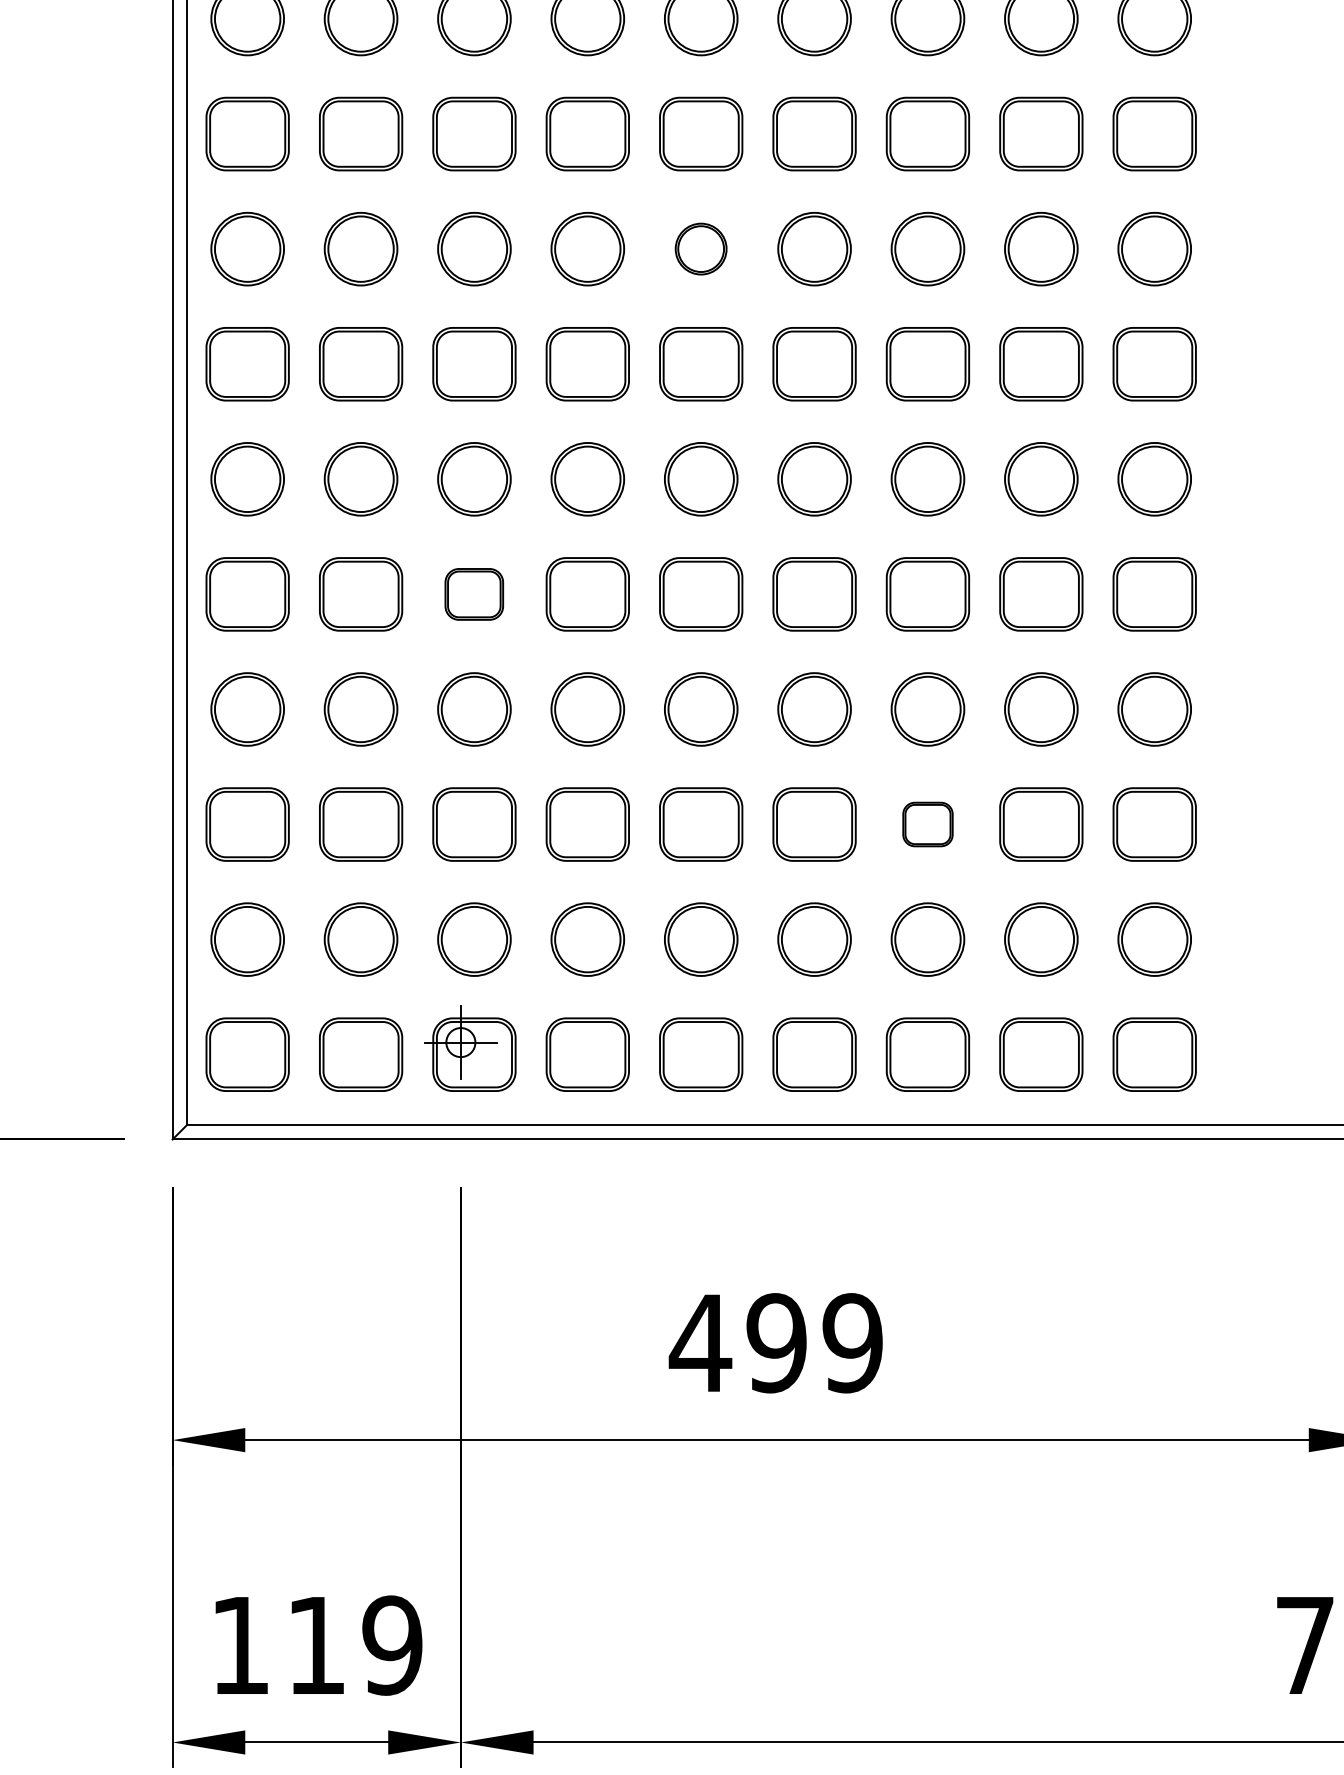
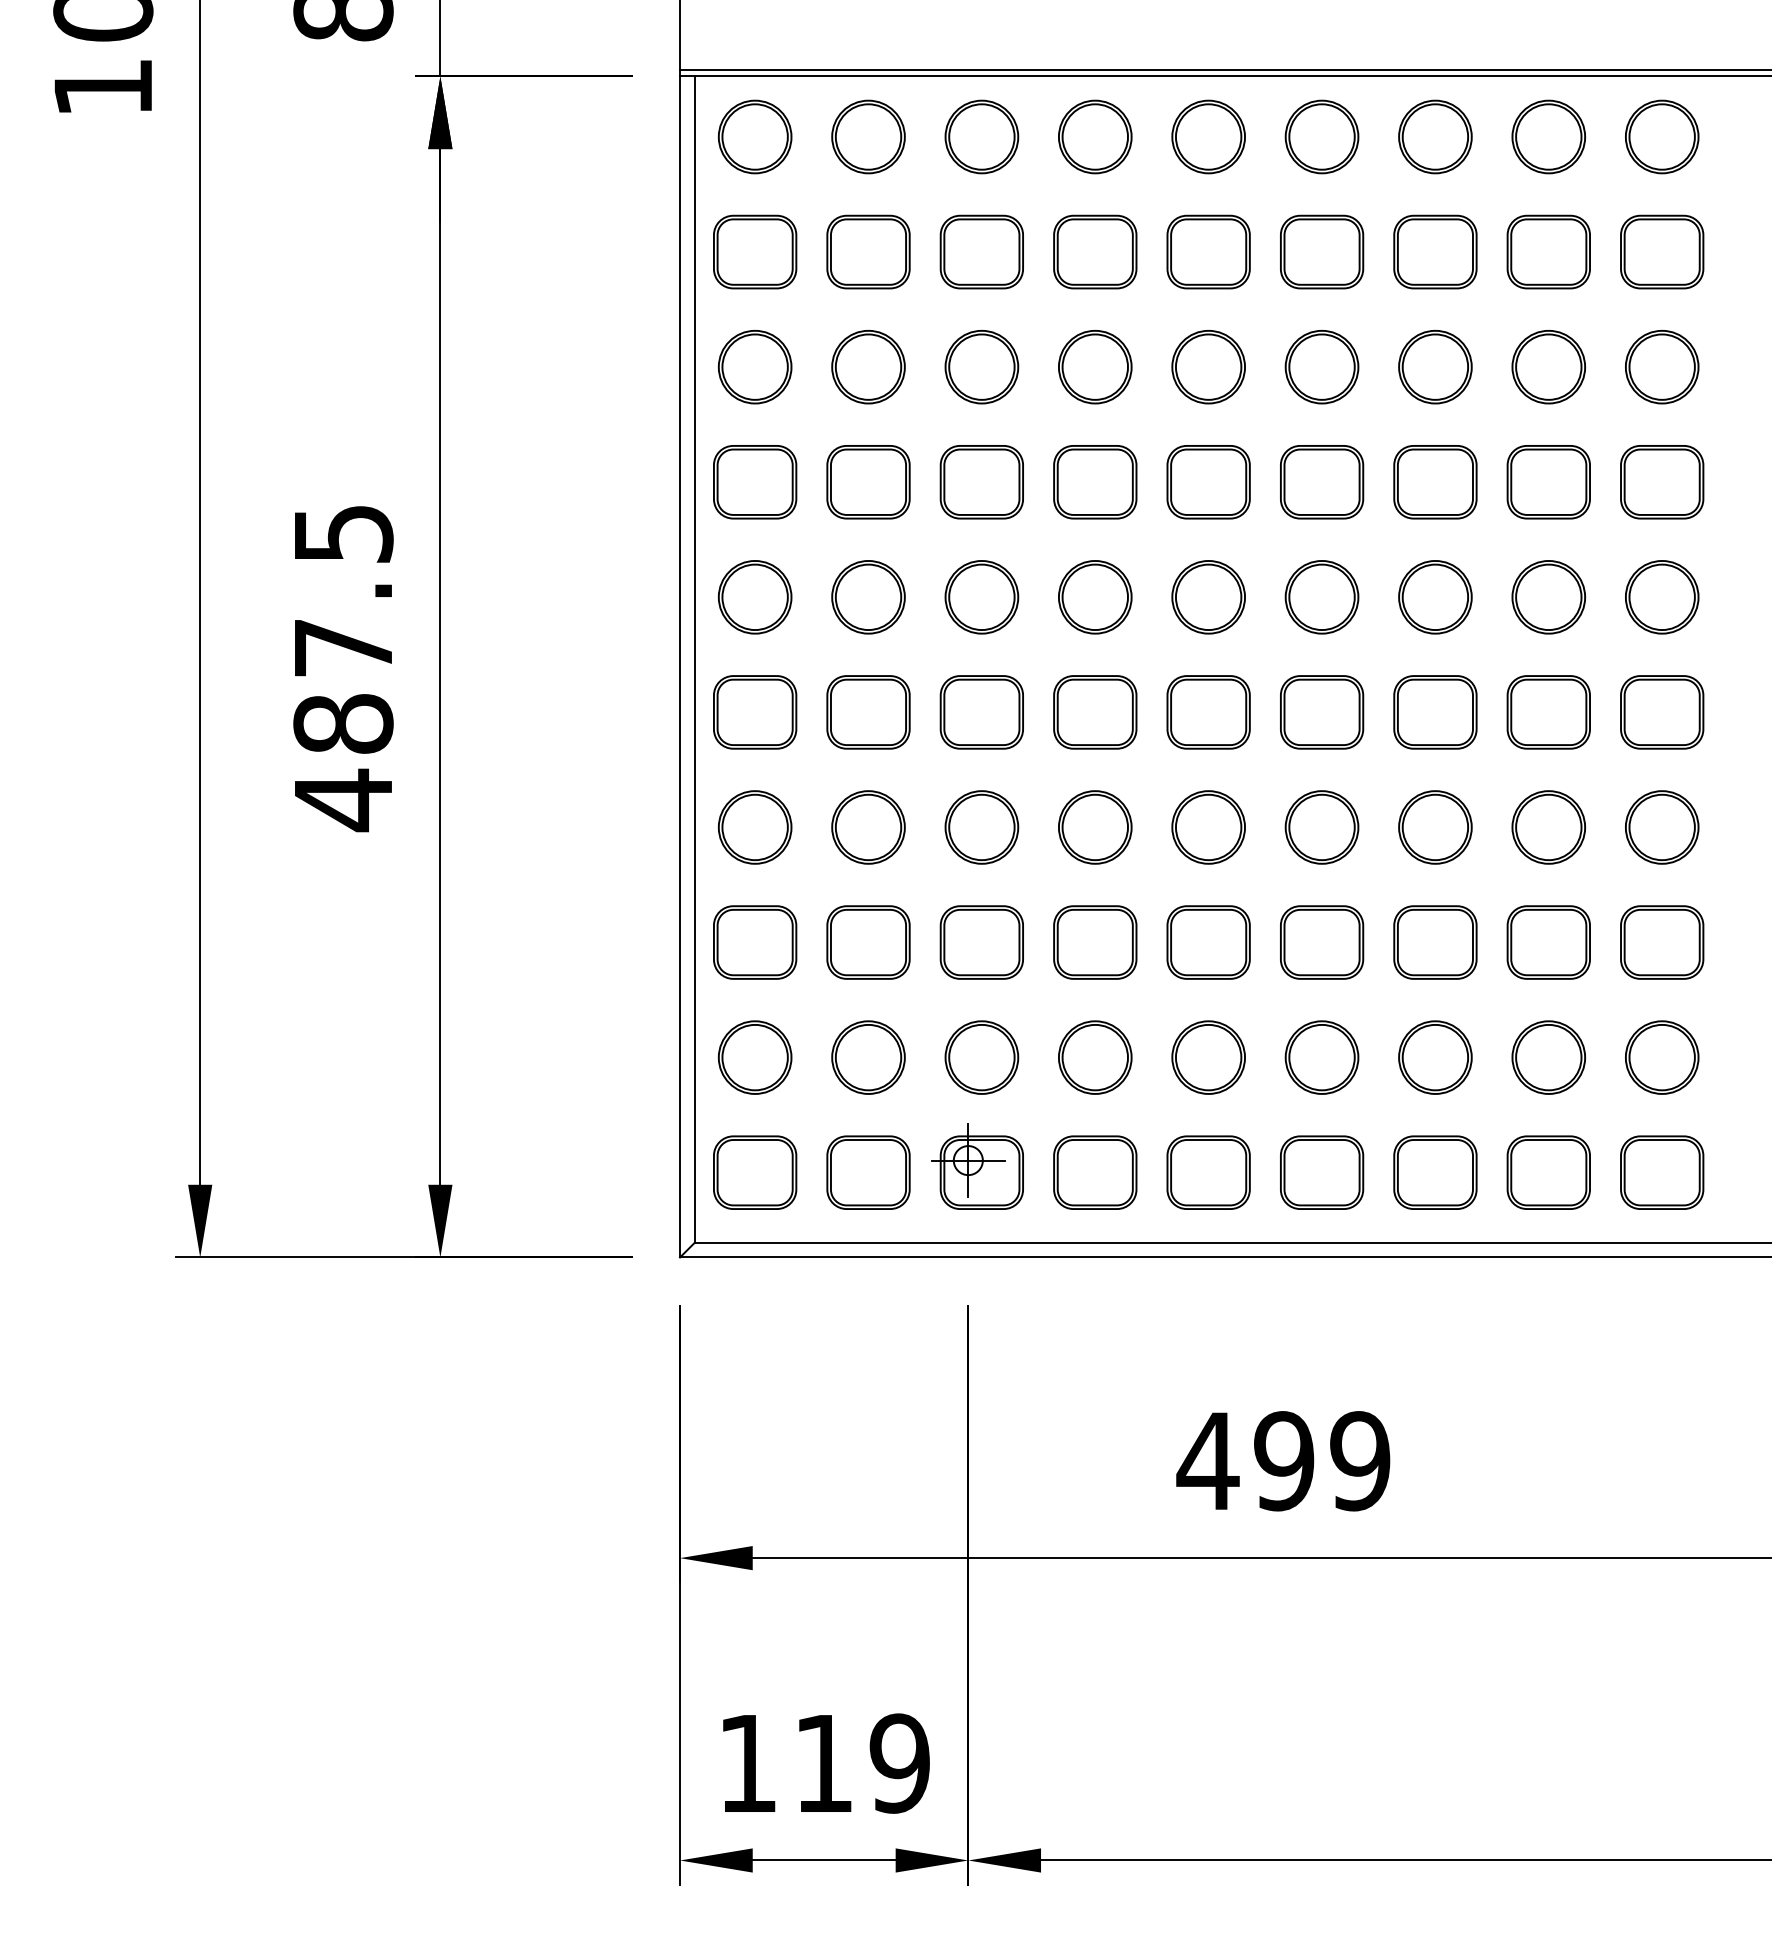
part: (701, 248) -> (1208, 366), size x1.43
part: (474, 594) -> (981, 712), size x1.43
part: (928, 824) -> (1435, 942), size x1.67

